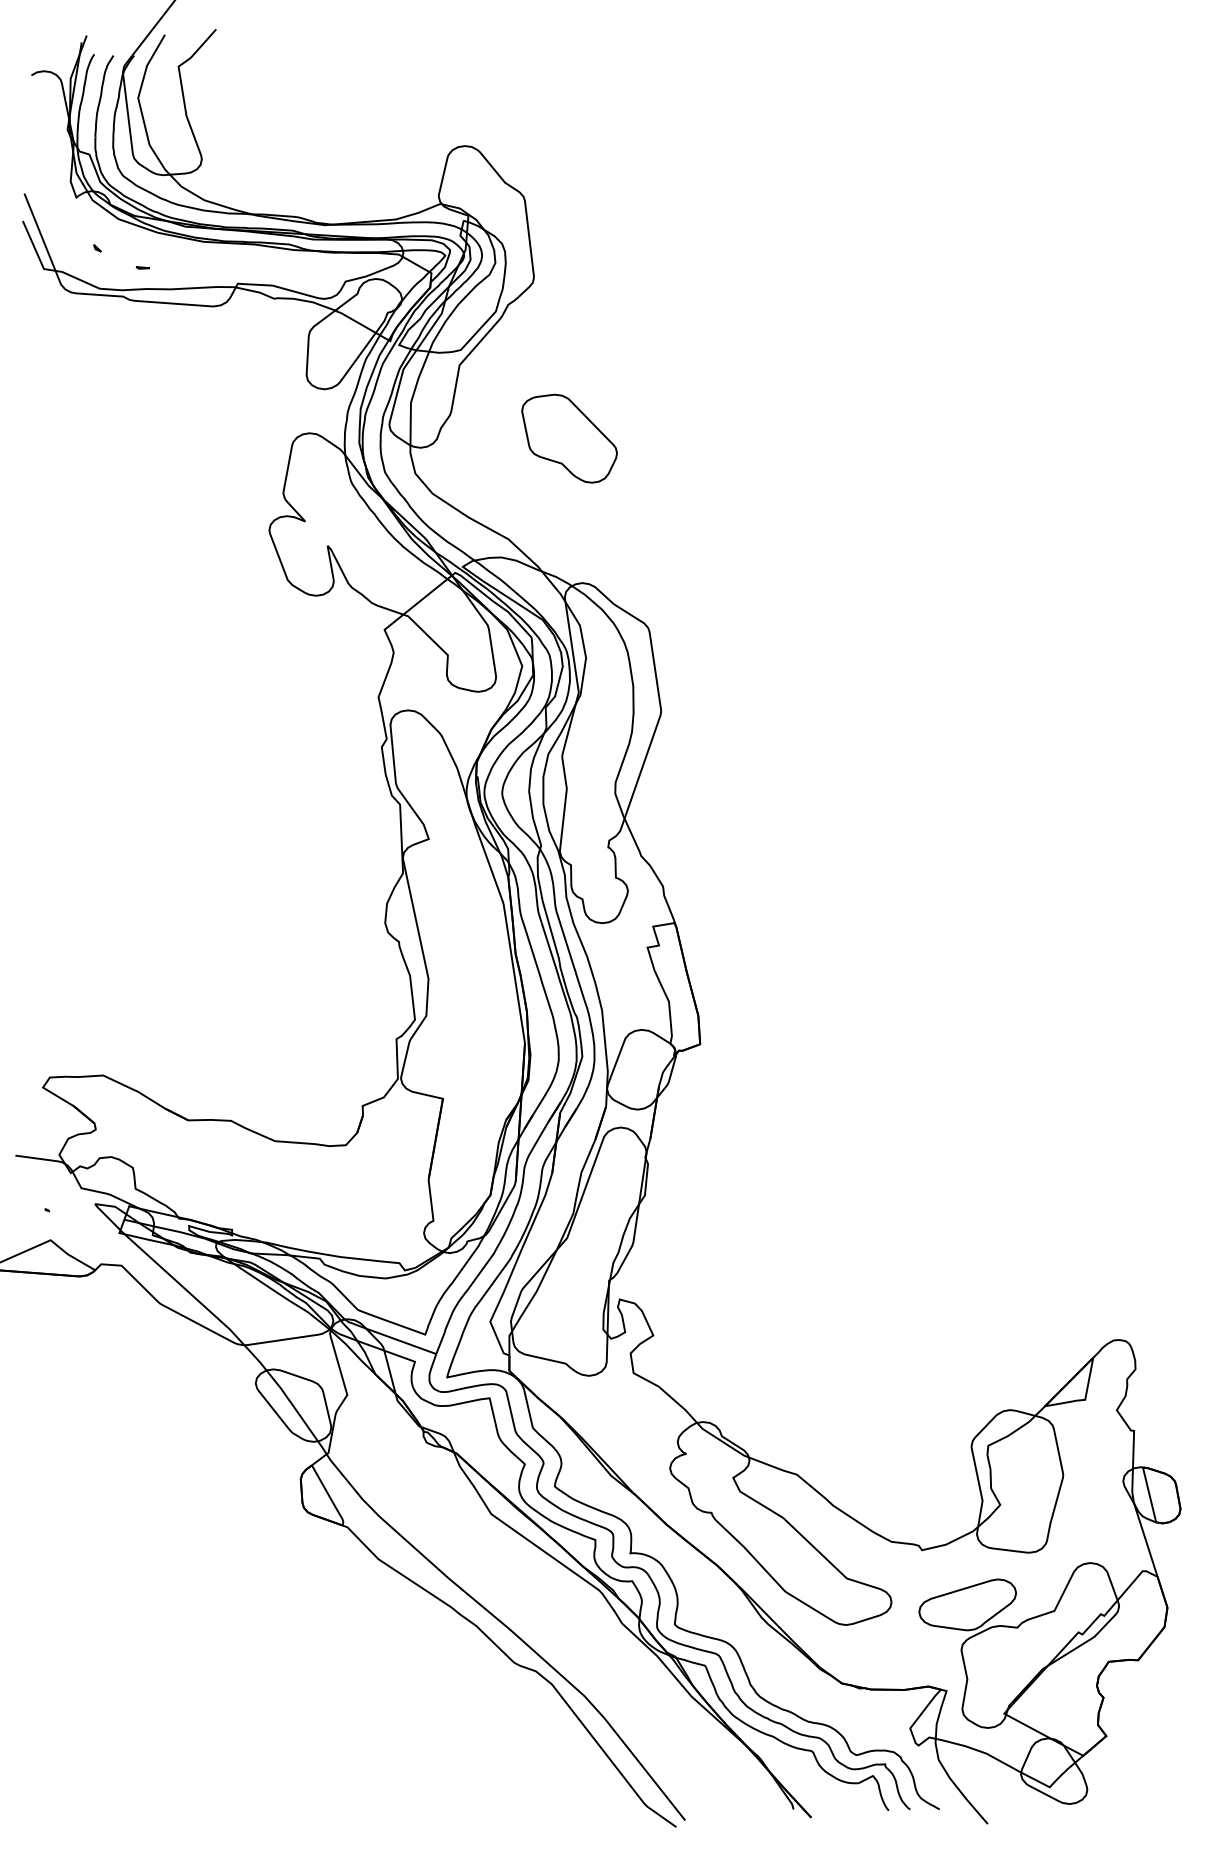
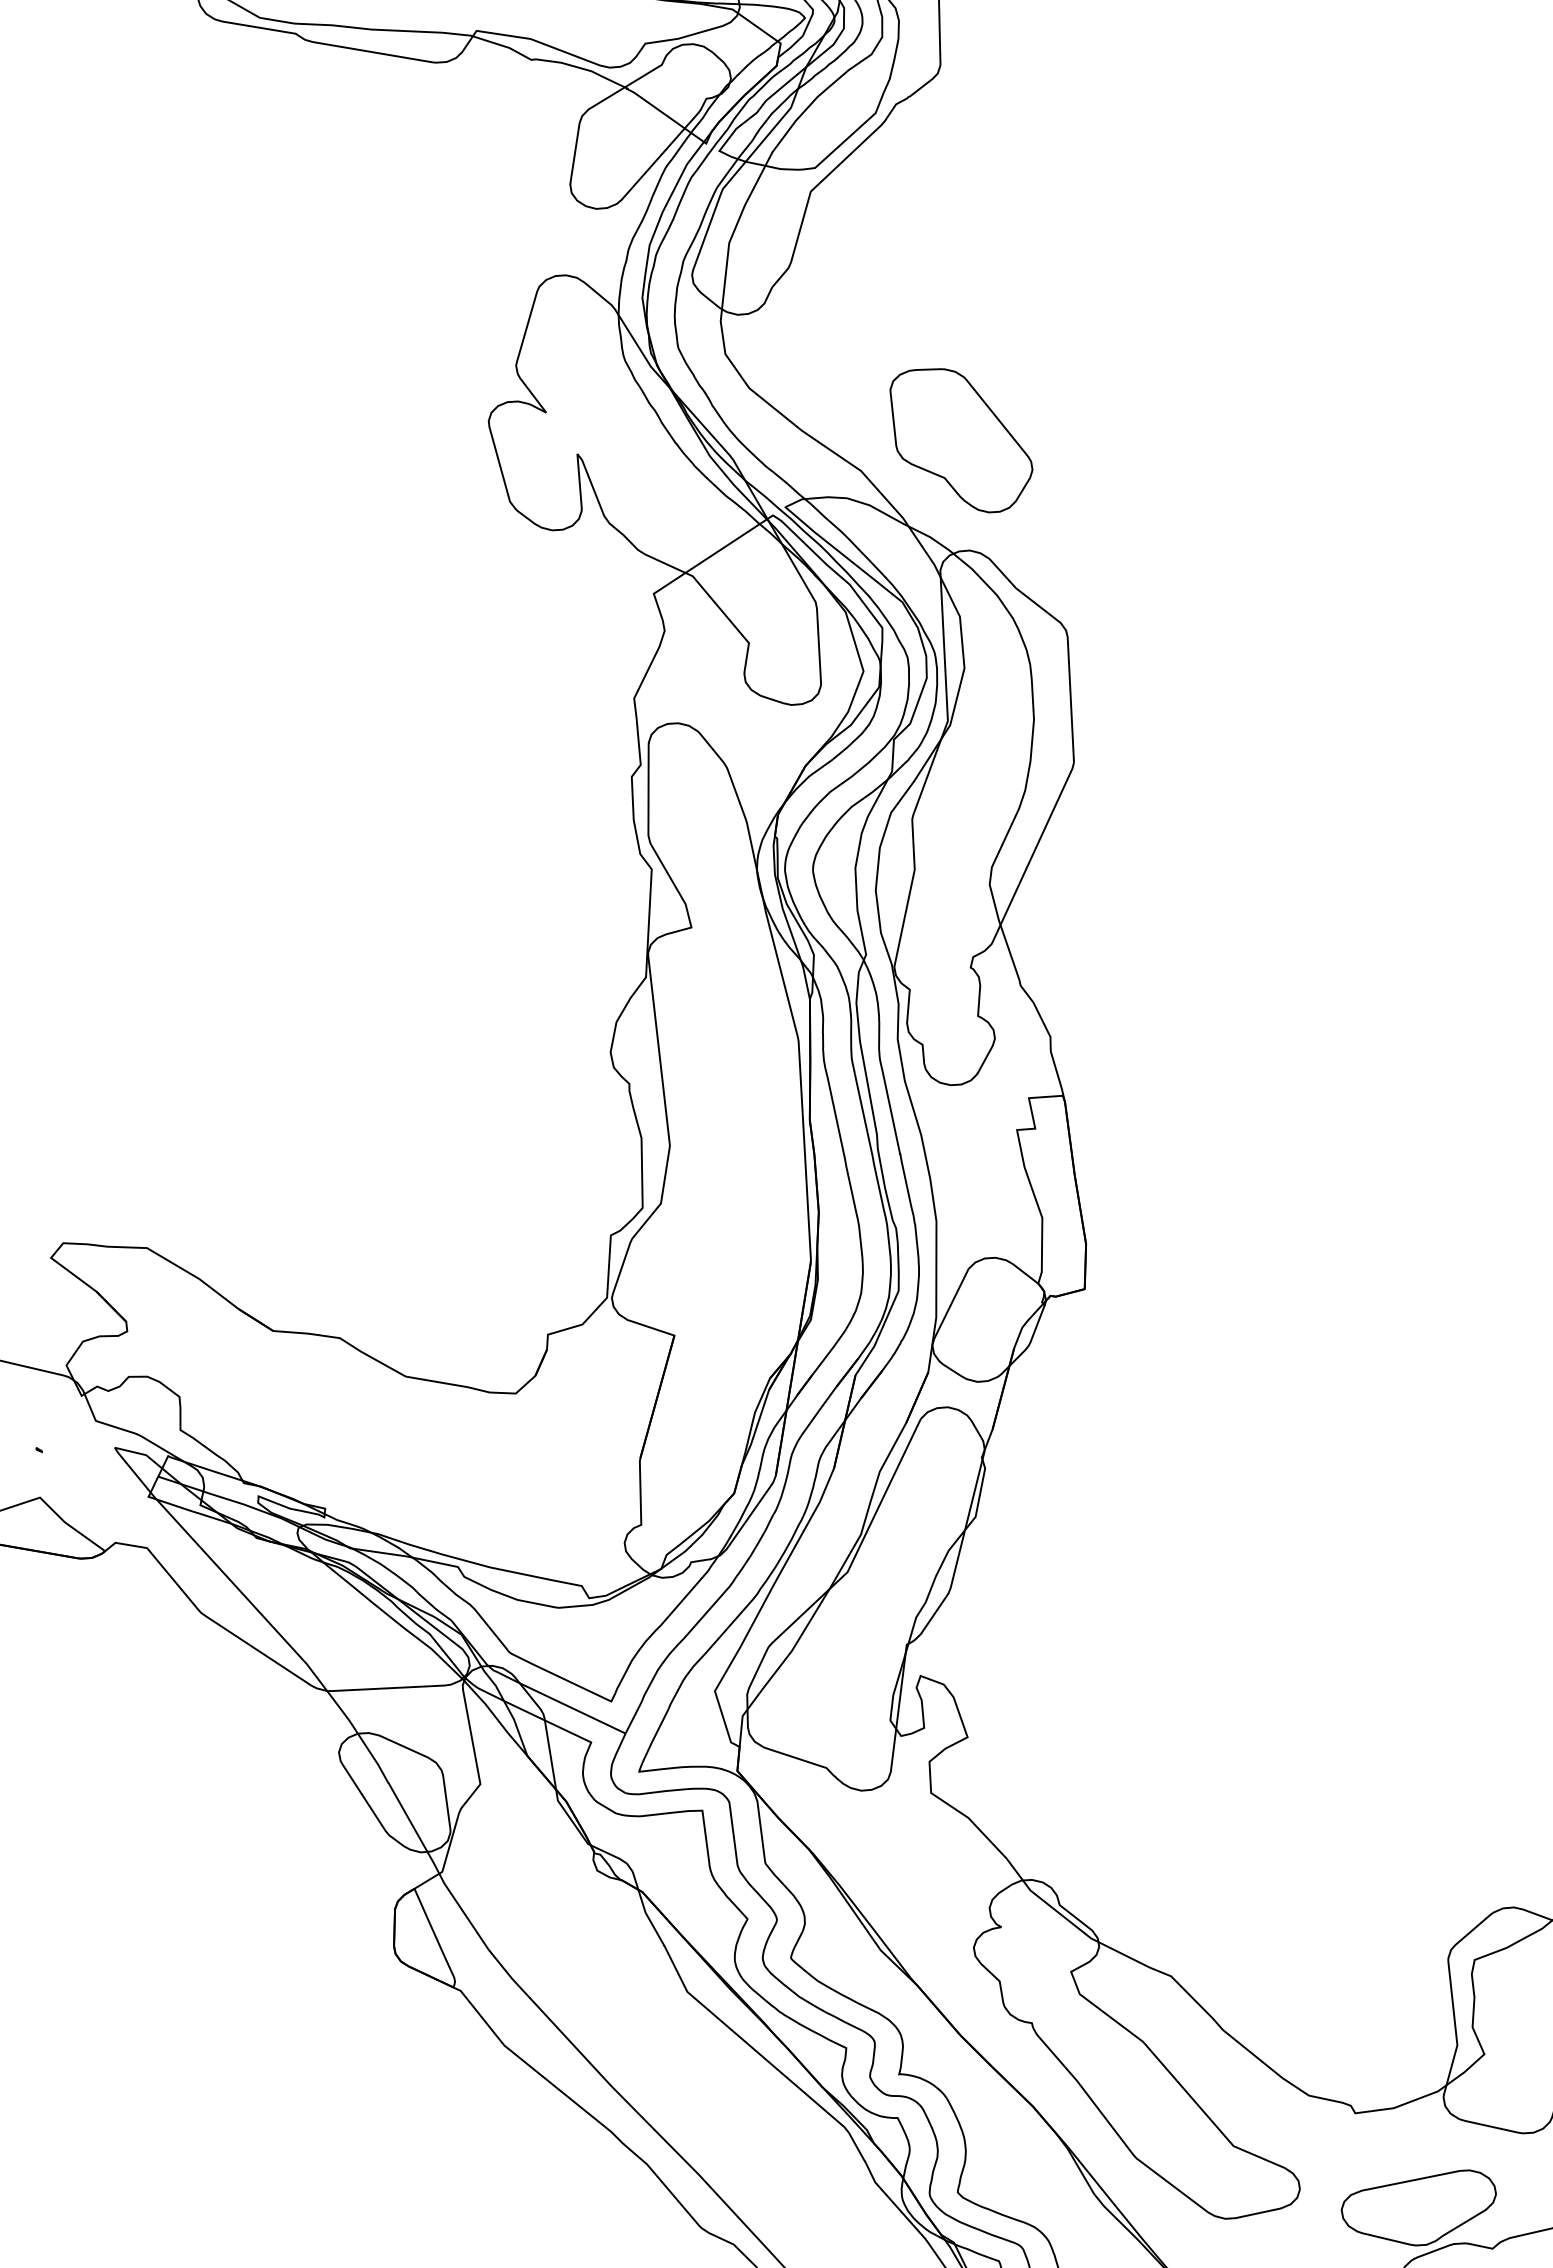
part: (569, 438) -> (960, 439), moved

